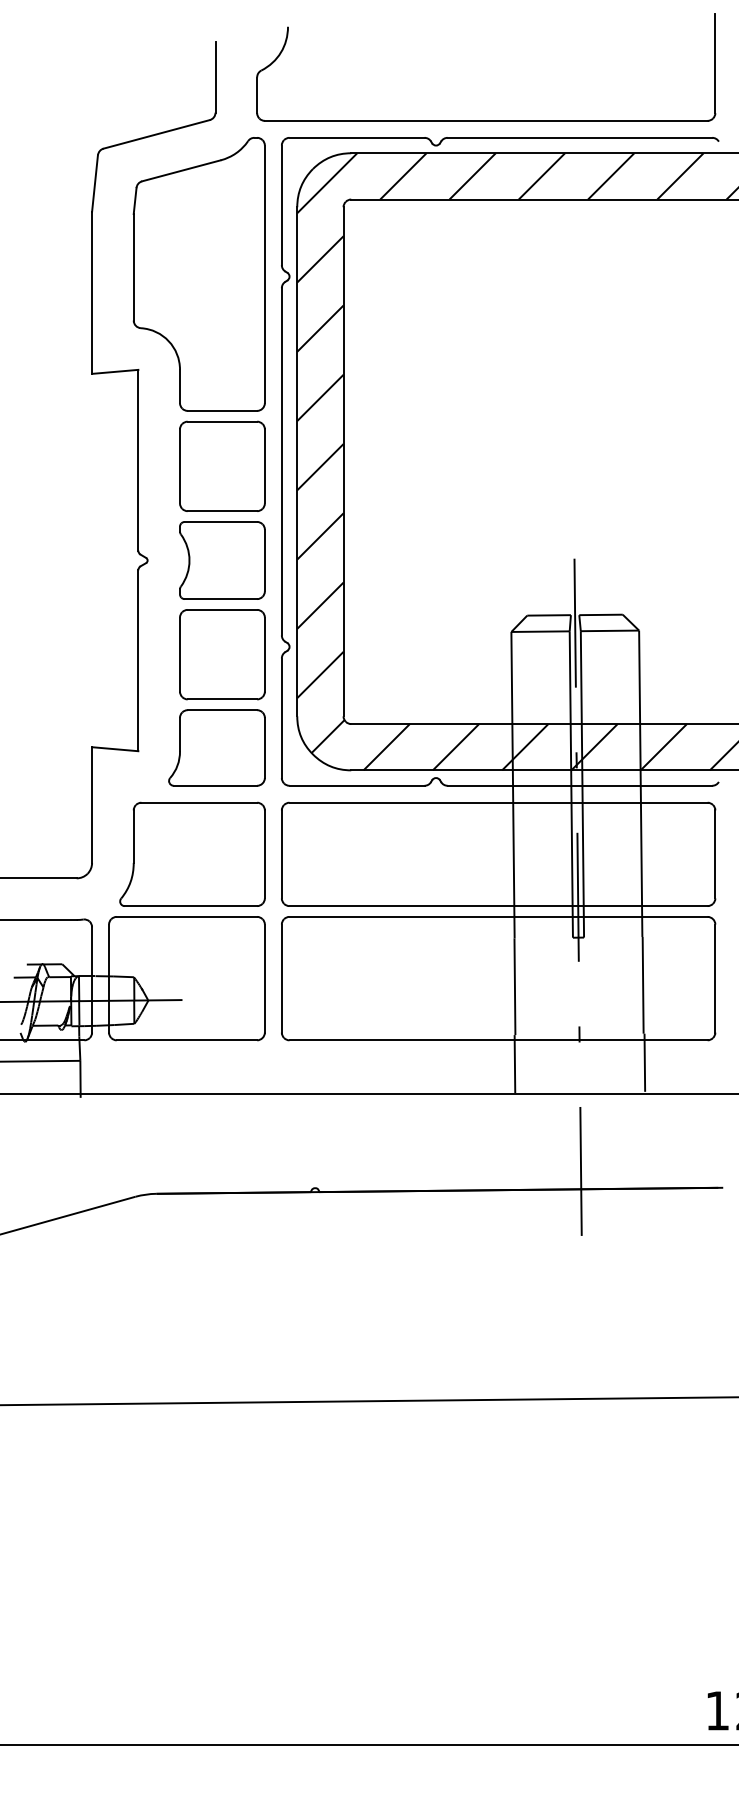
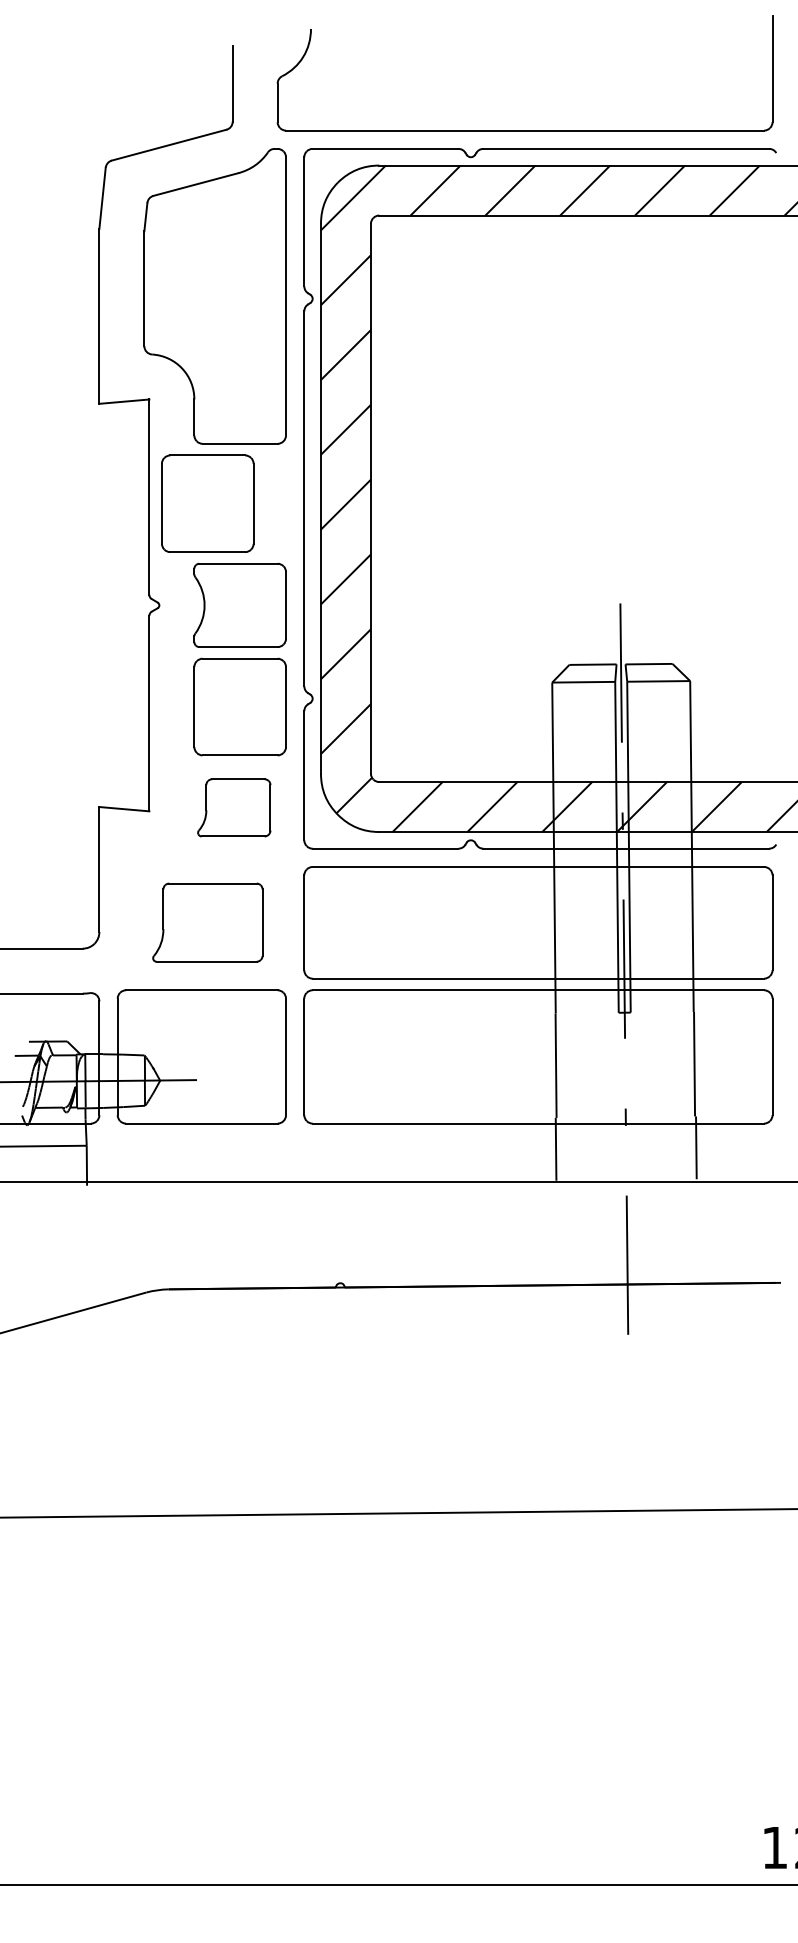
part: (222, 465) -> (207, 502), moved
part: (216, 747) -> (233, 807), size x0.7
part: (192, 853) -> (207, 921), size x0.7

